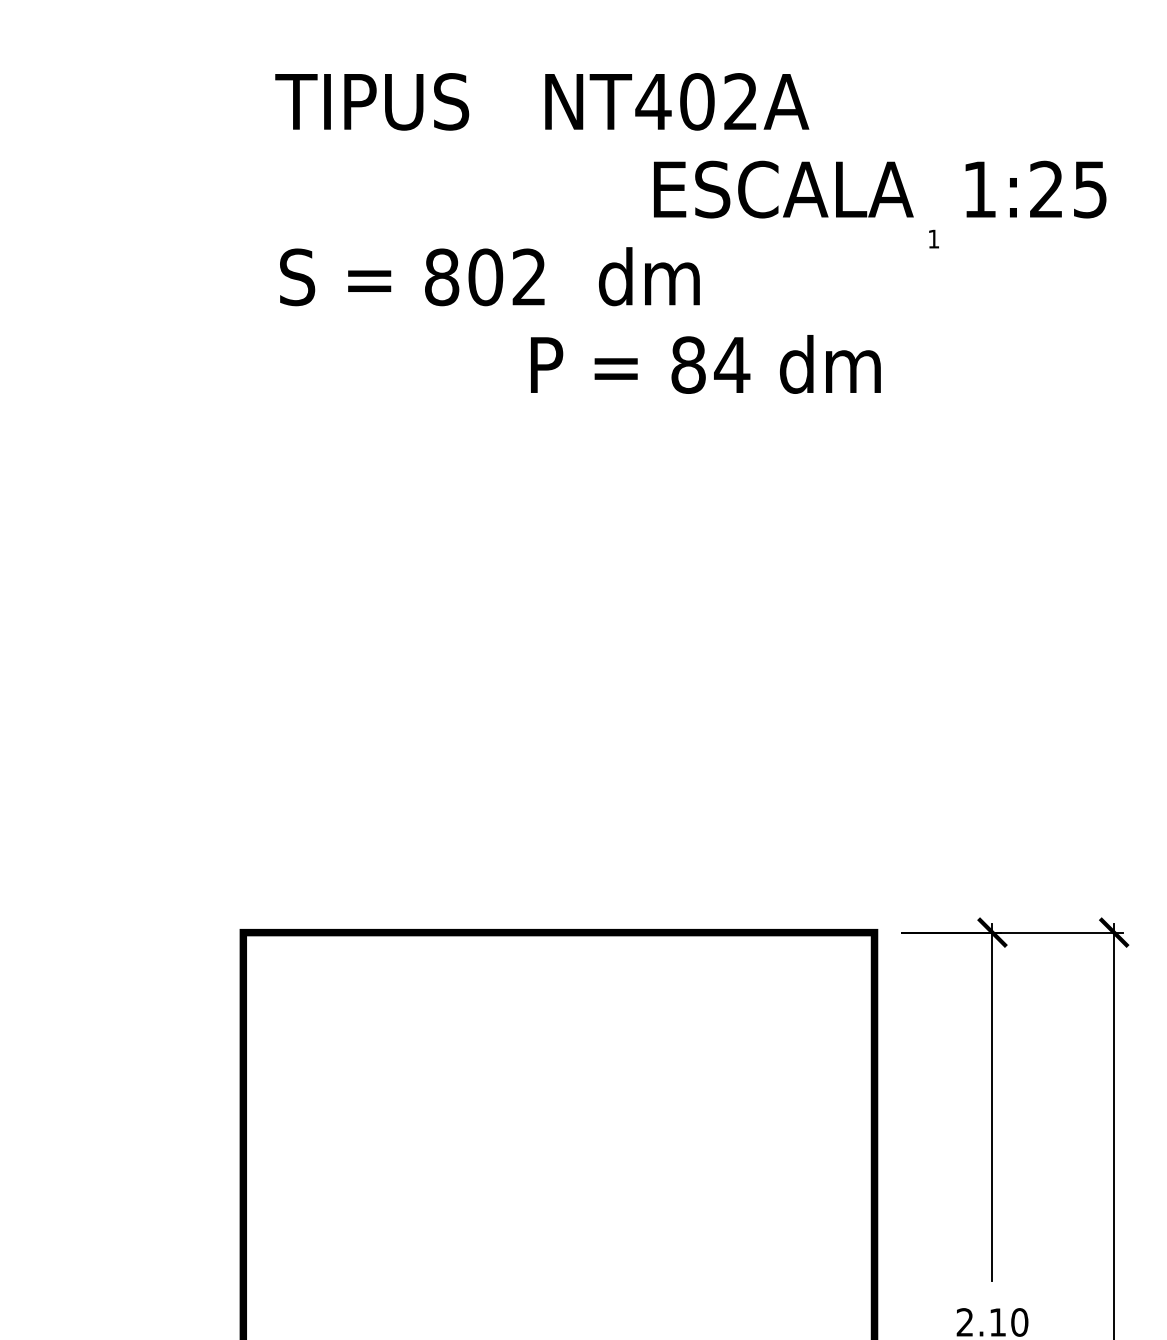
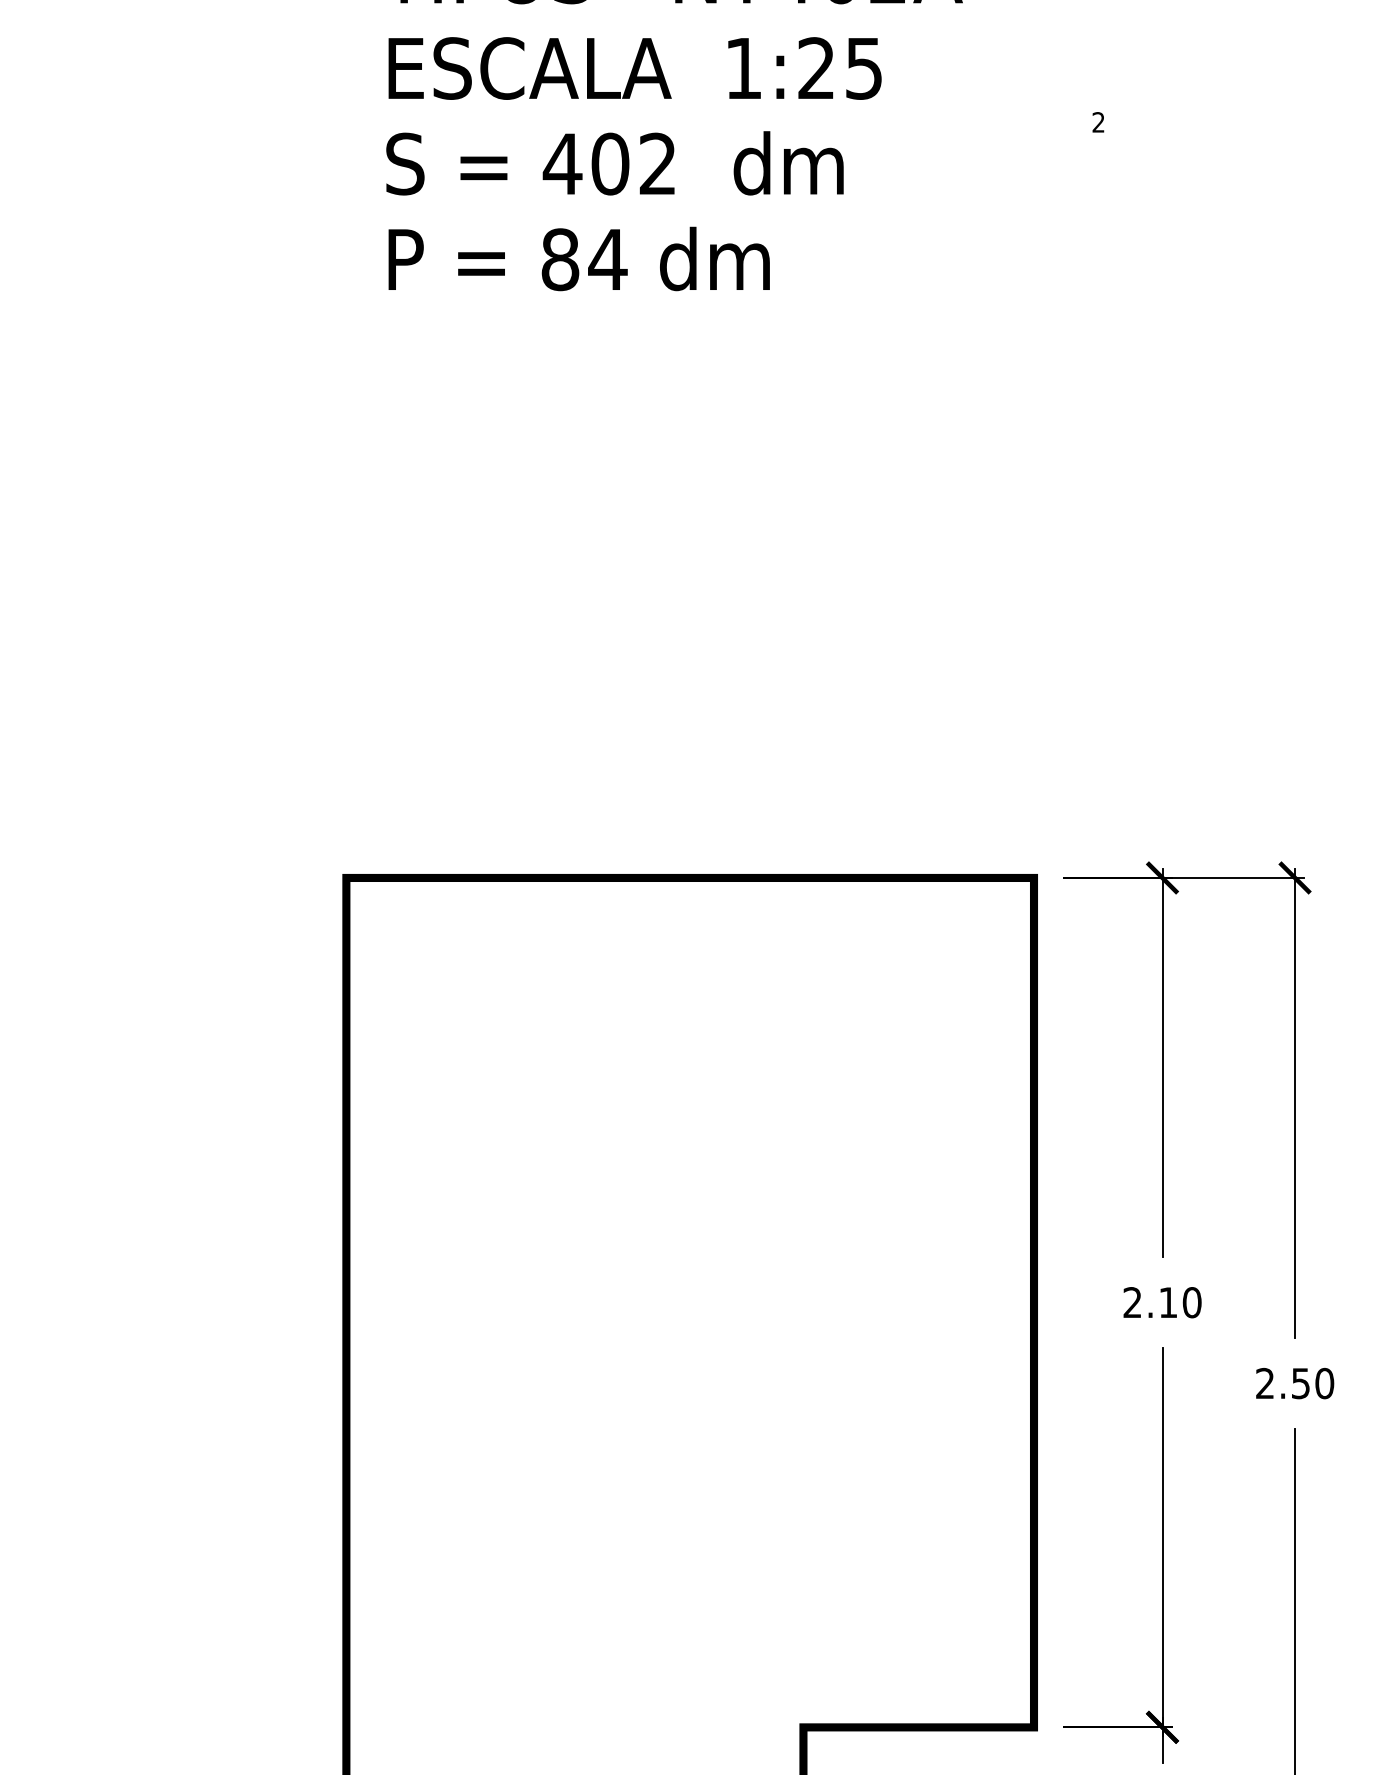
text: (879, 189) -> (634, 68), moved
text: (933, 239) -> (1098, 122), 1 -> 2
text: (441, 276) -> (562, 163), 802 -> 402
text: (705, 364) -> (578, 258), moved

